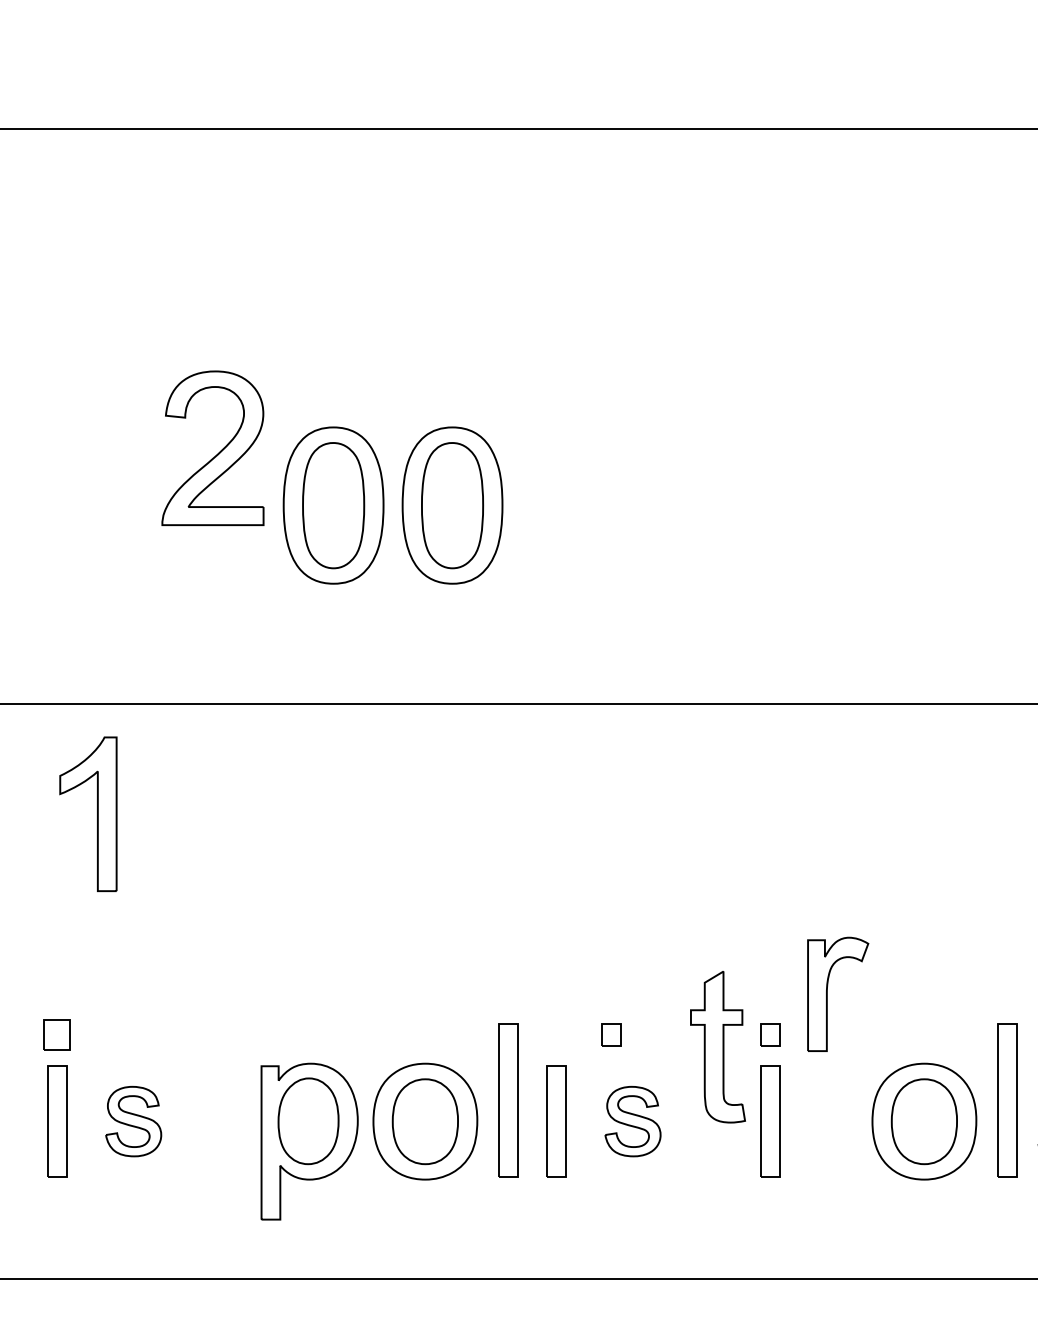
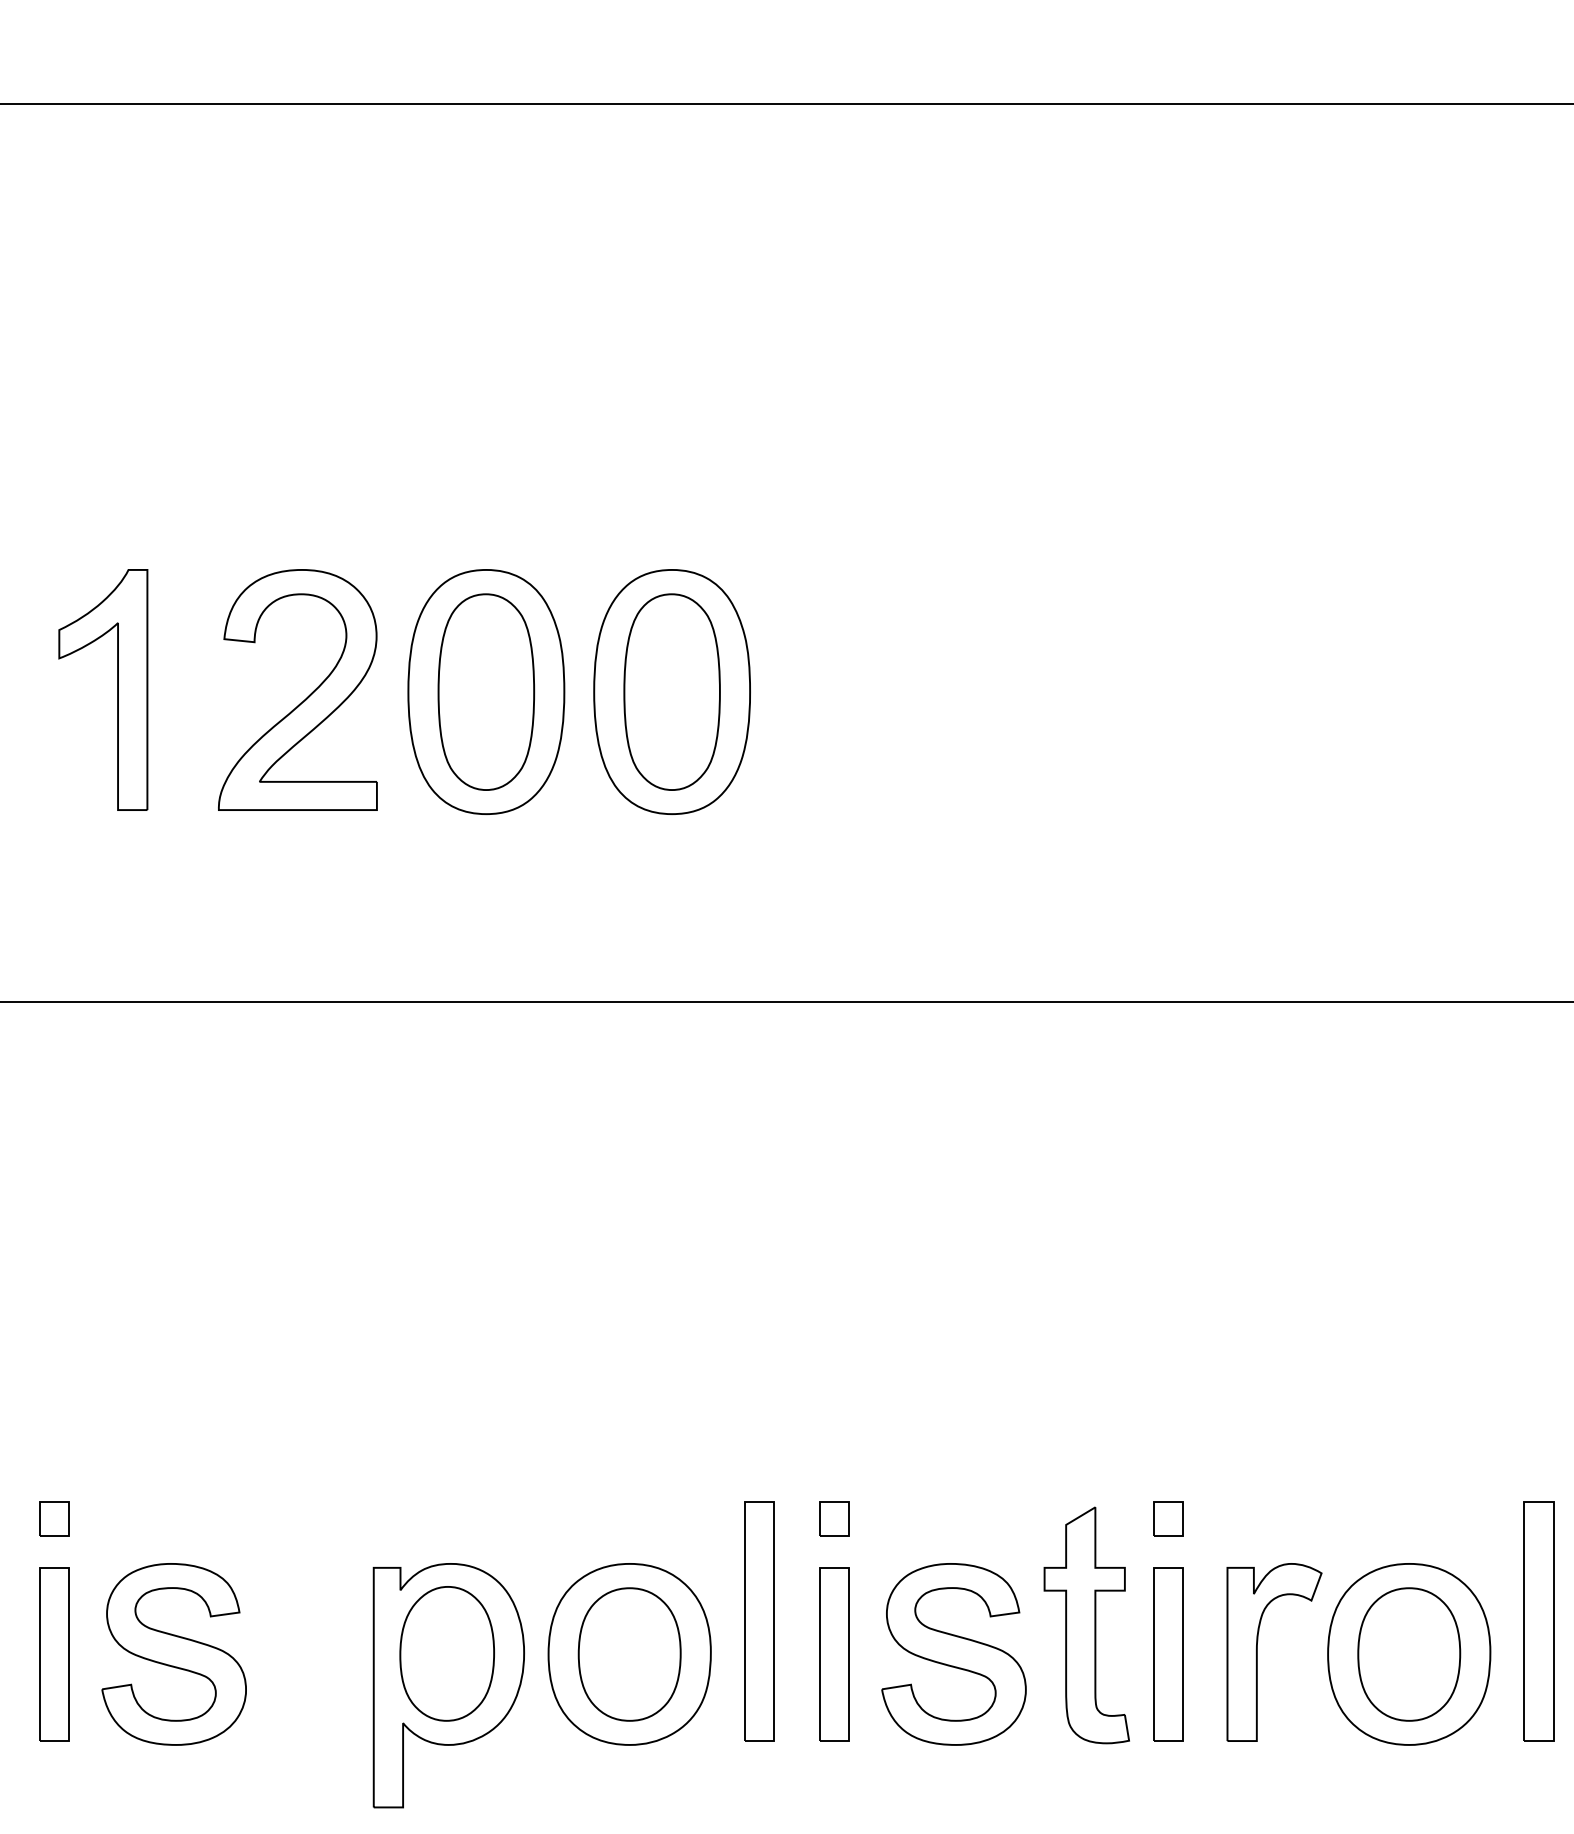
part: (218, 452) -> (306, 696), moved
part: (97, 813) -> (117, 688), moved
part: (827, 993) -> (1257, 1651), moved
part: (57, 1034) -> (55, 1518), size x0.71
part: (611, 1034) -> (834, 1518), moved
part: (717, 1047) -> (1086, 1626), moved
part: (133, 1121) -> (173, 1654), size x1.67
part: (632, 1121) -> (953, 1654), size x1.67

